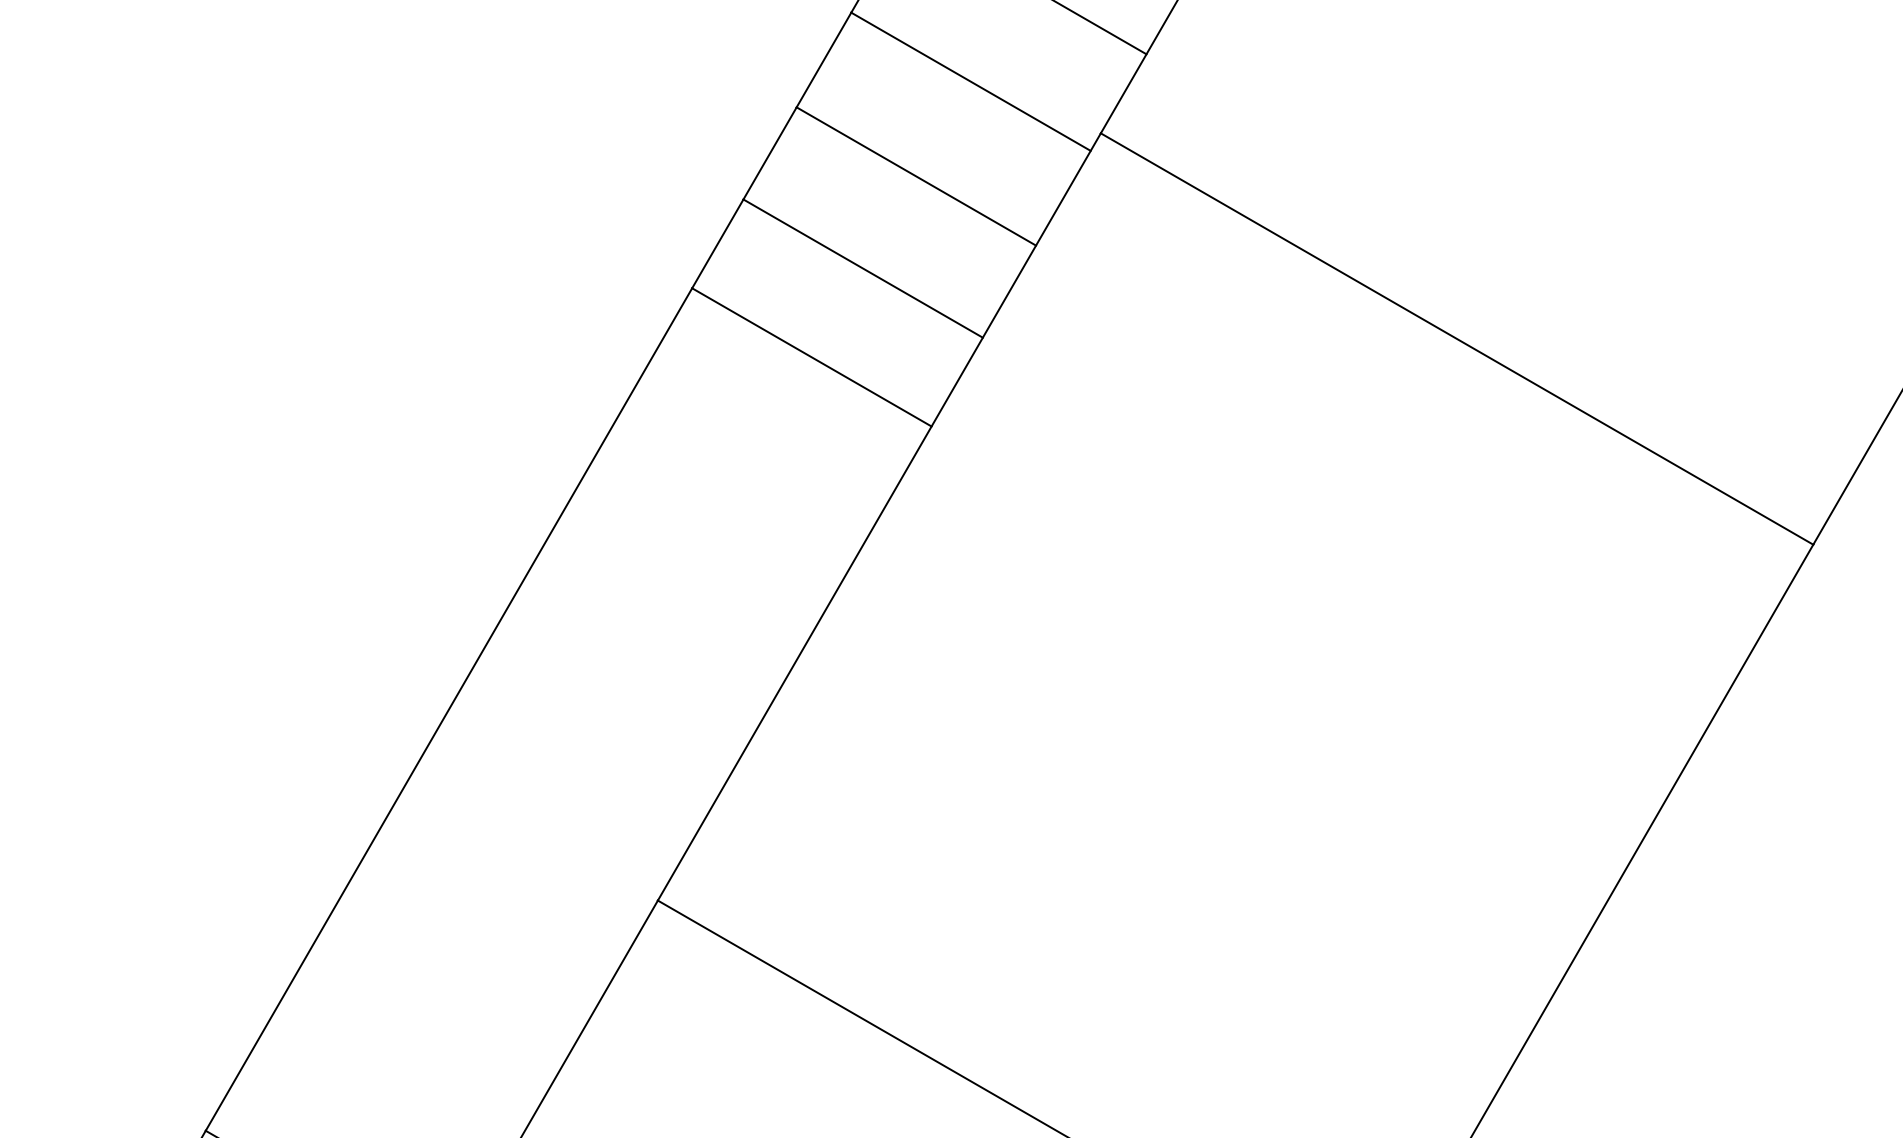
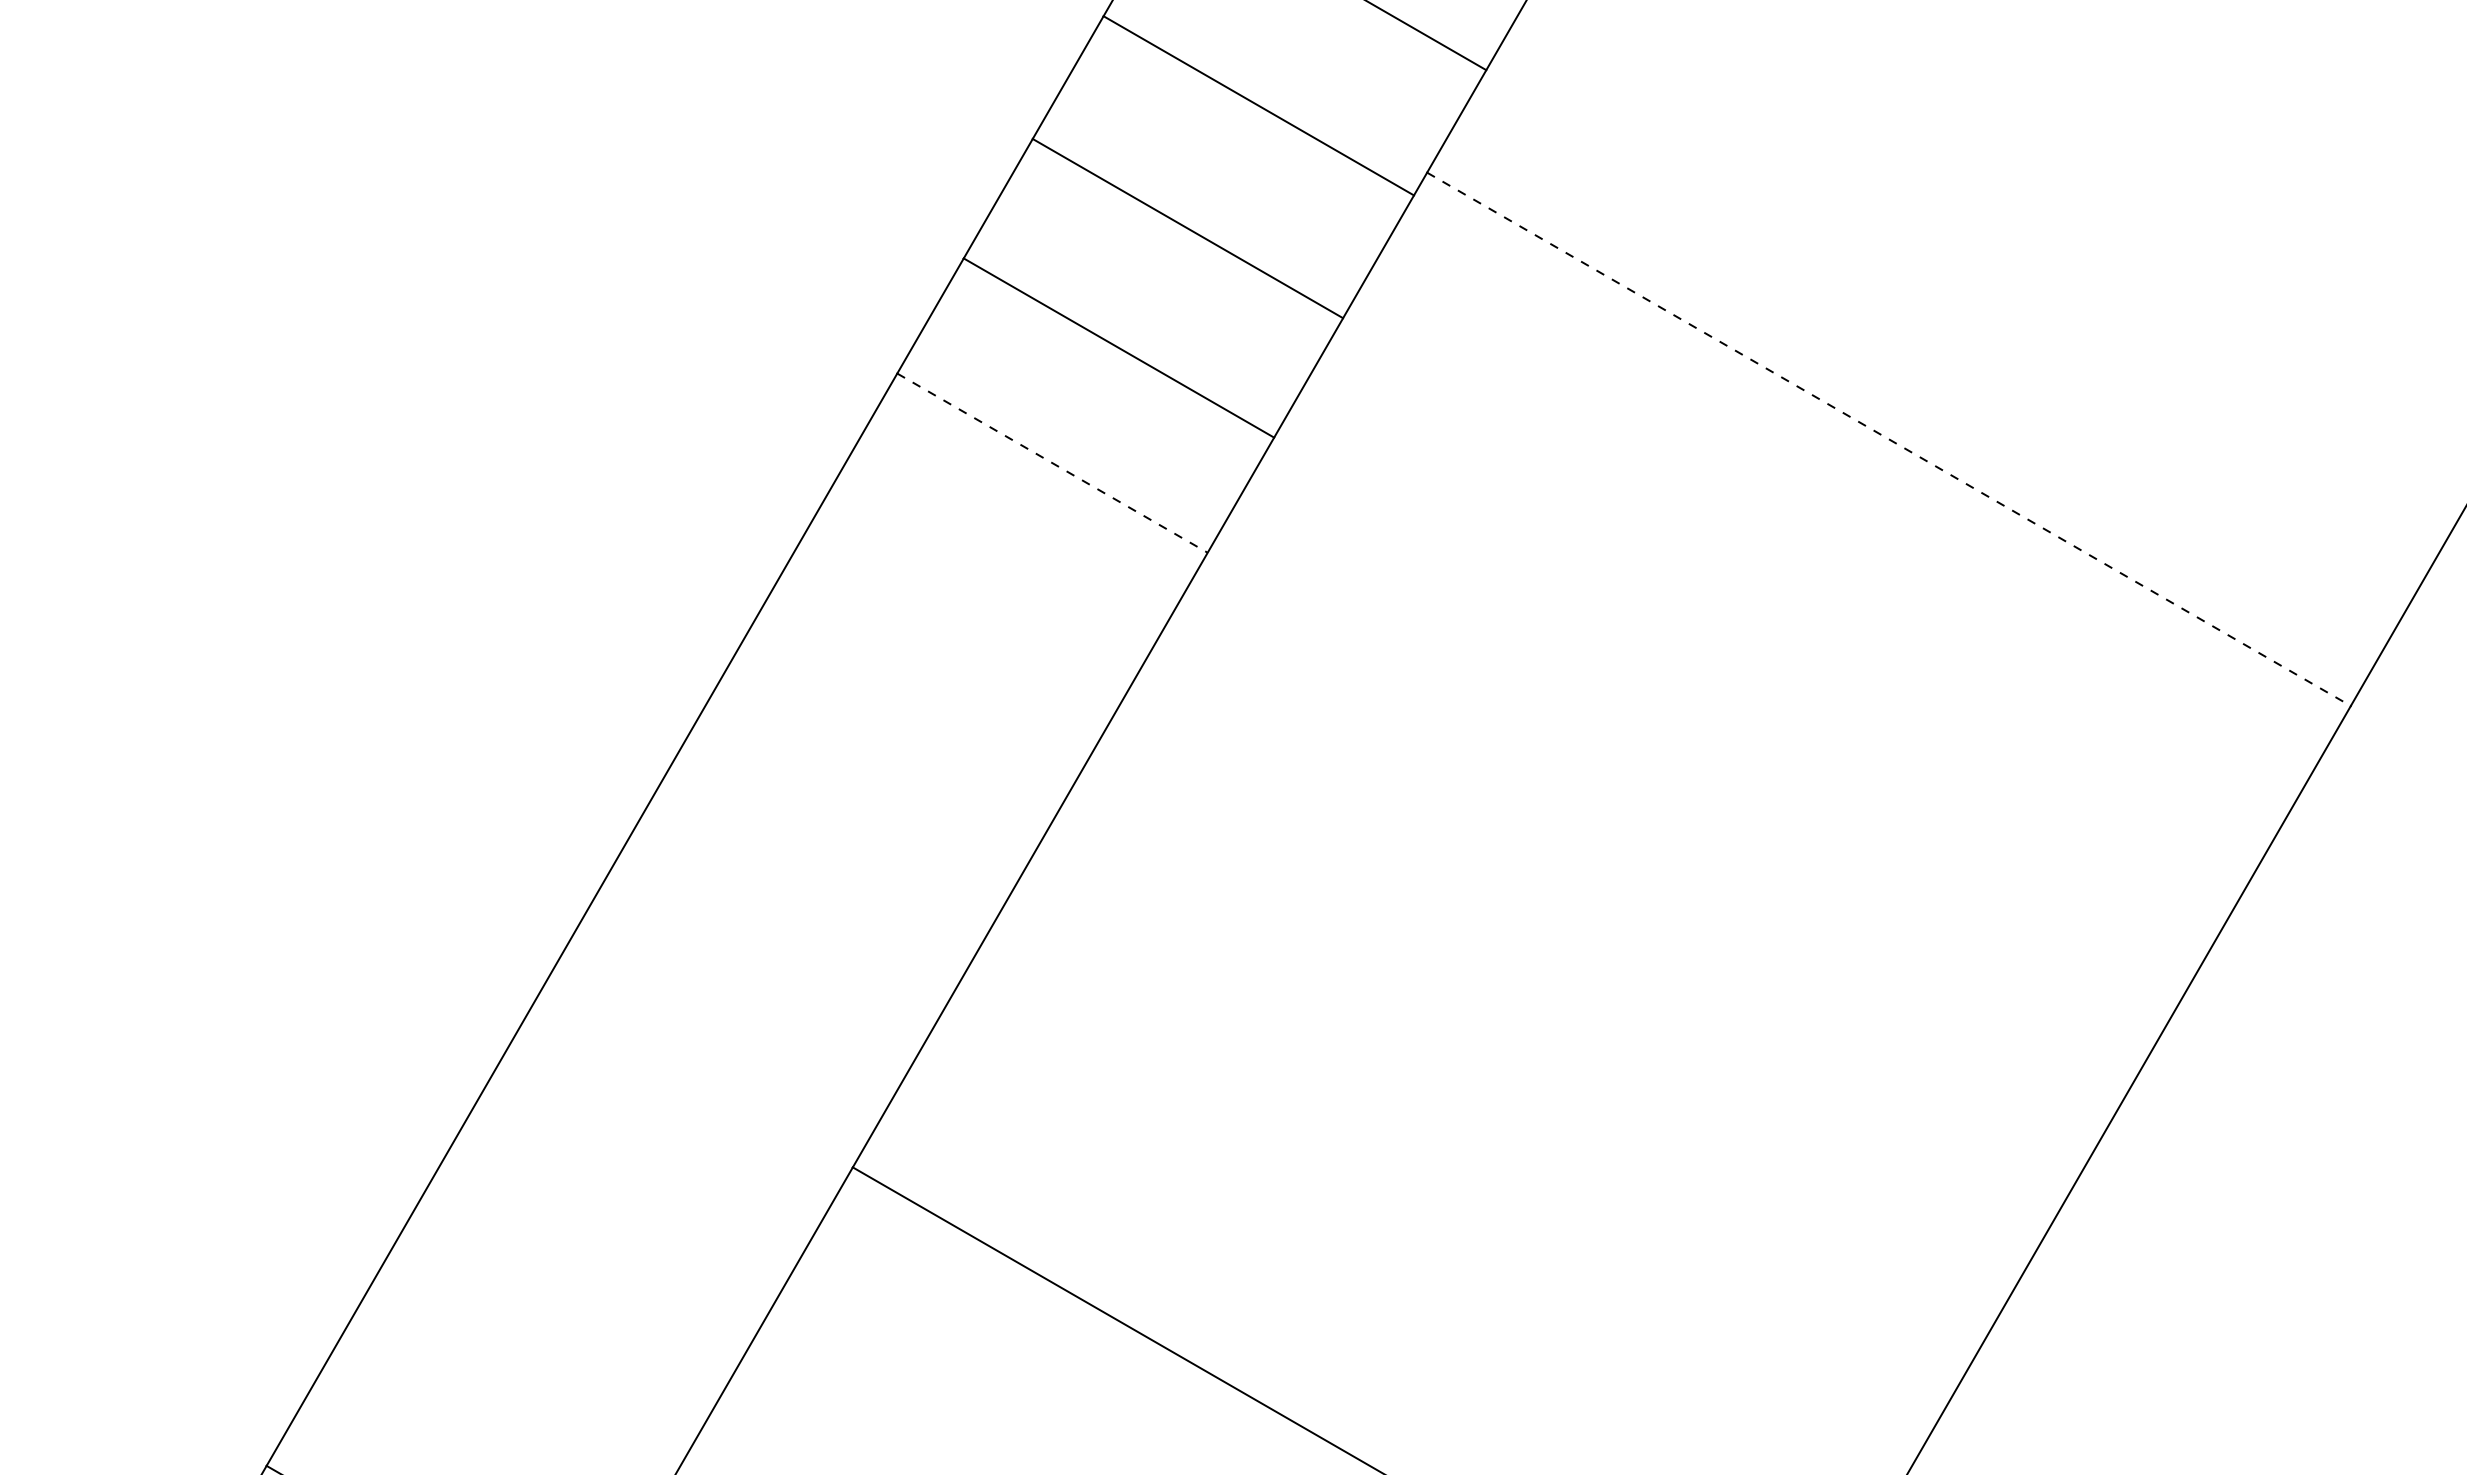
line: (1457, 339) -> (1889, 439), solid -> dashed
line: (811, 357) -> (1052, 463), solid -> dashed

